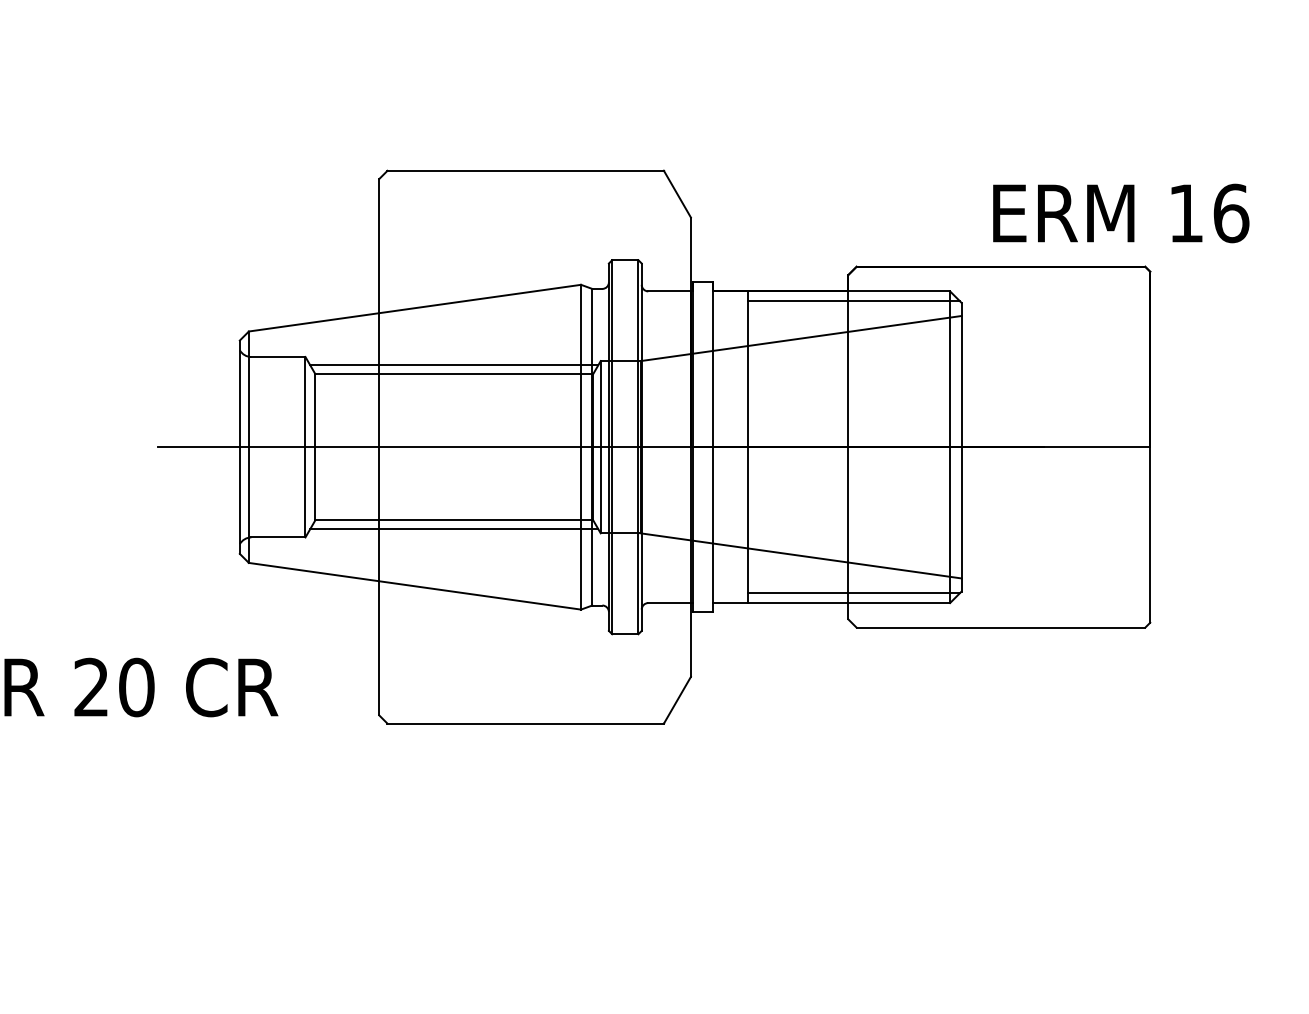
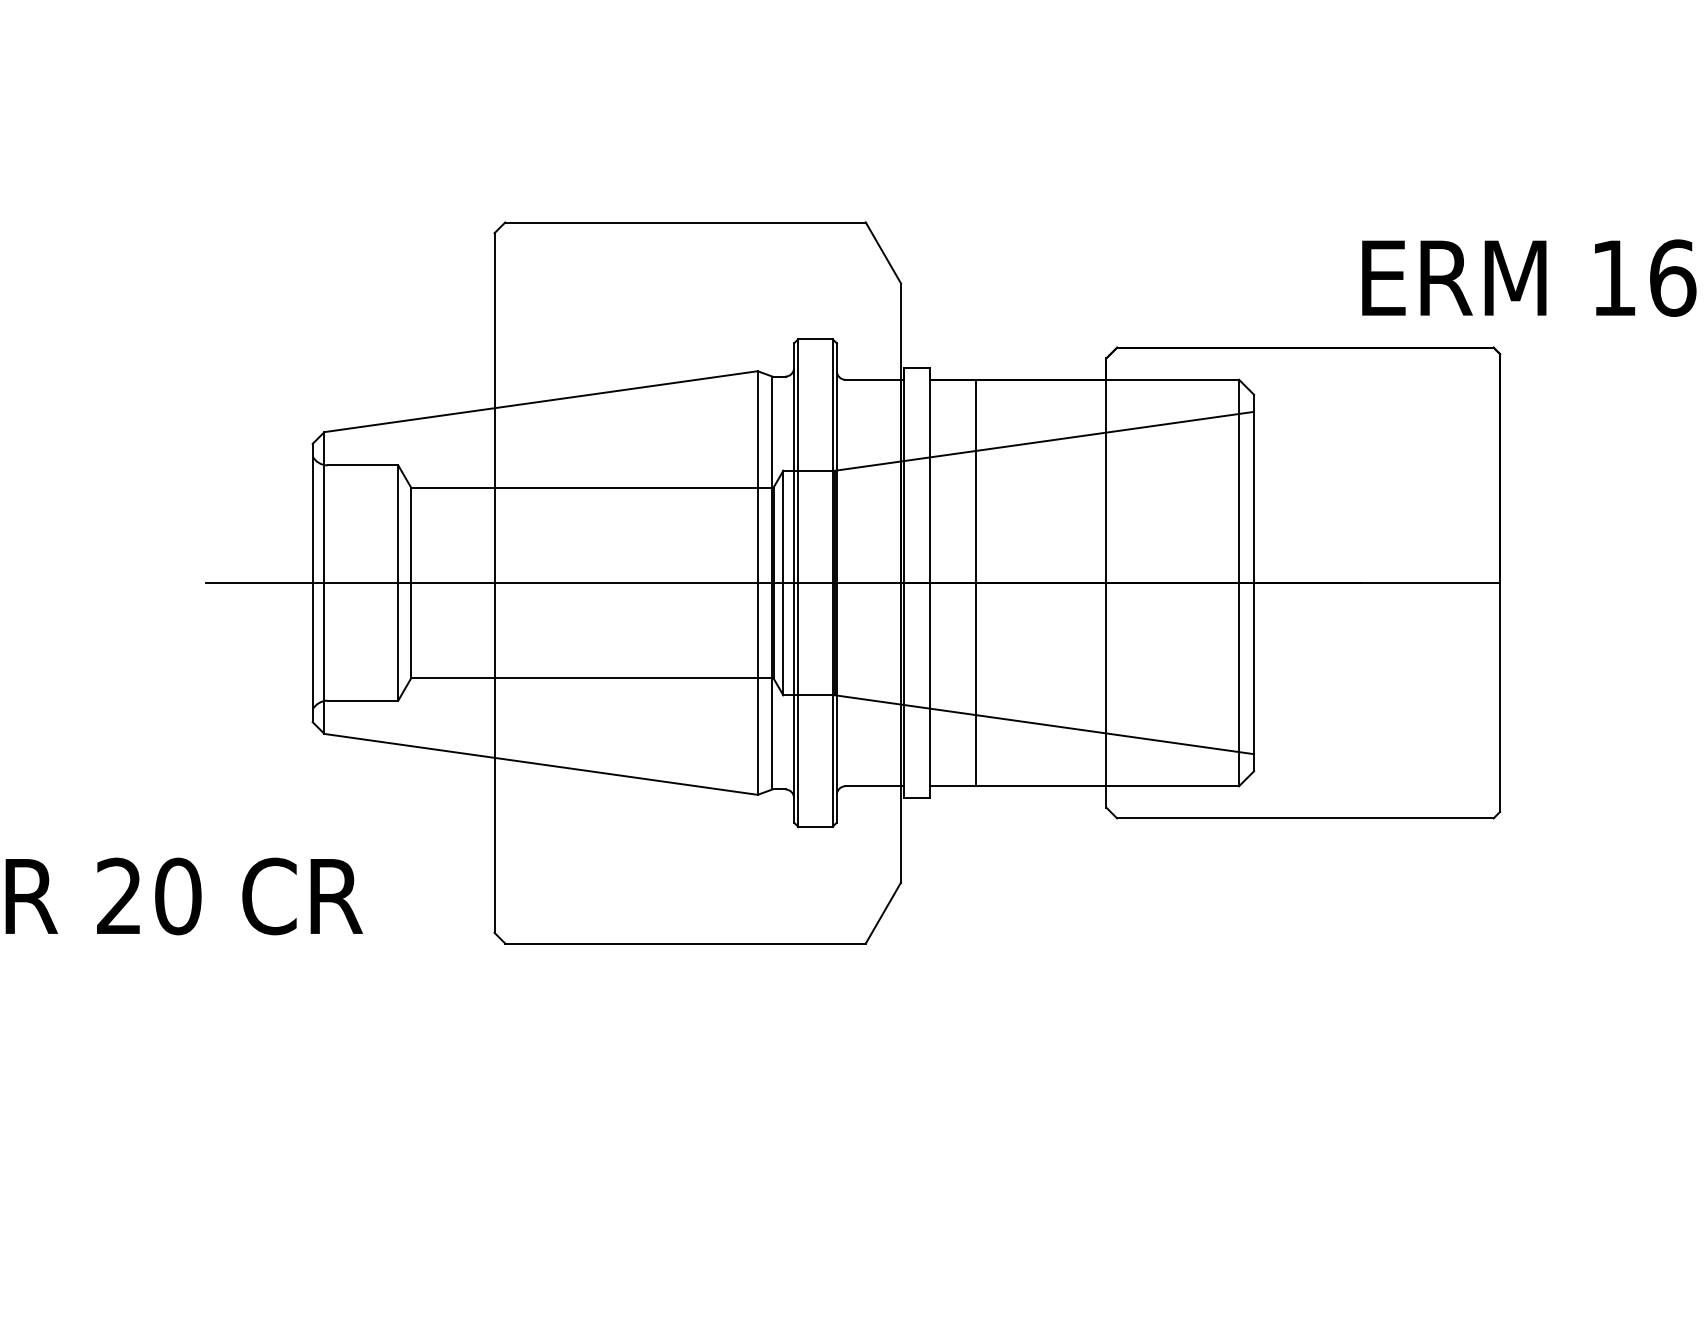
text: (1121, 212) -> (1529, 277), moved
line: (853, 301) -> (1113, 392), removed
line: (454, 365) -> (592, 476), removed
line: (454, 529) -> (592, 690), removed
line: (853, 593) -> (1113, 773), removed

